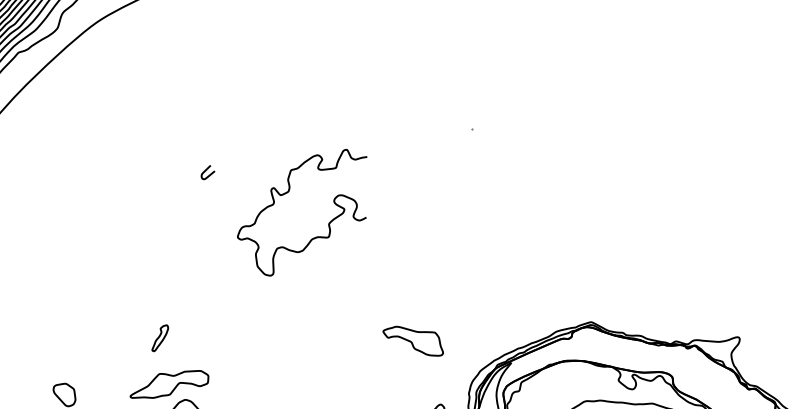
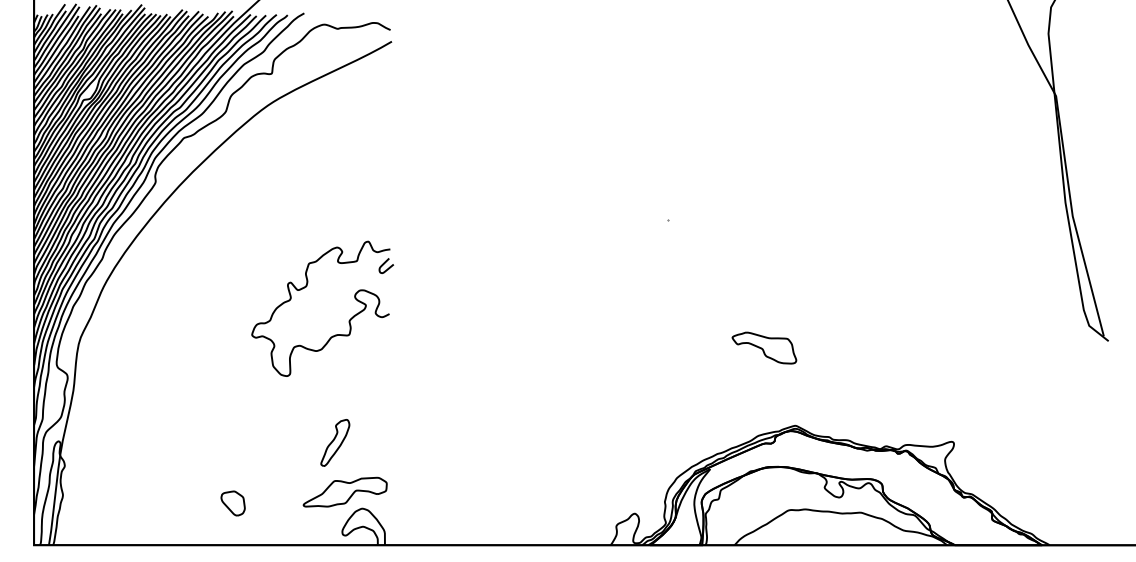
curve: (288, 192) -> (306, 287), moved
part: (160, 337) -> (335, 442), size x1.67
part: (413, 340) -> (764, 347), moved

